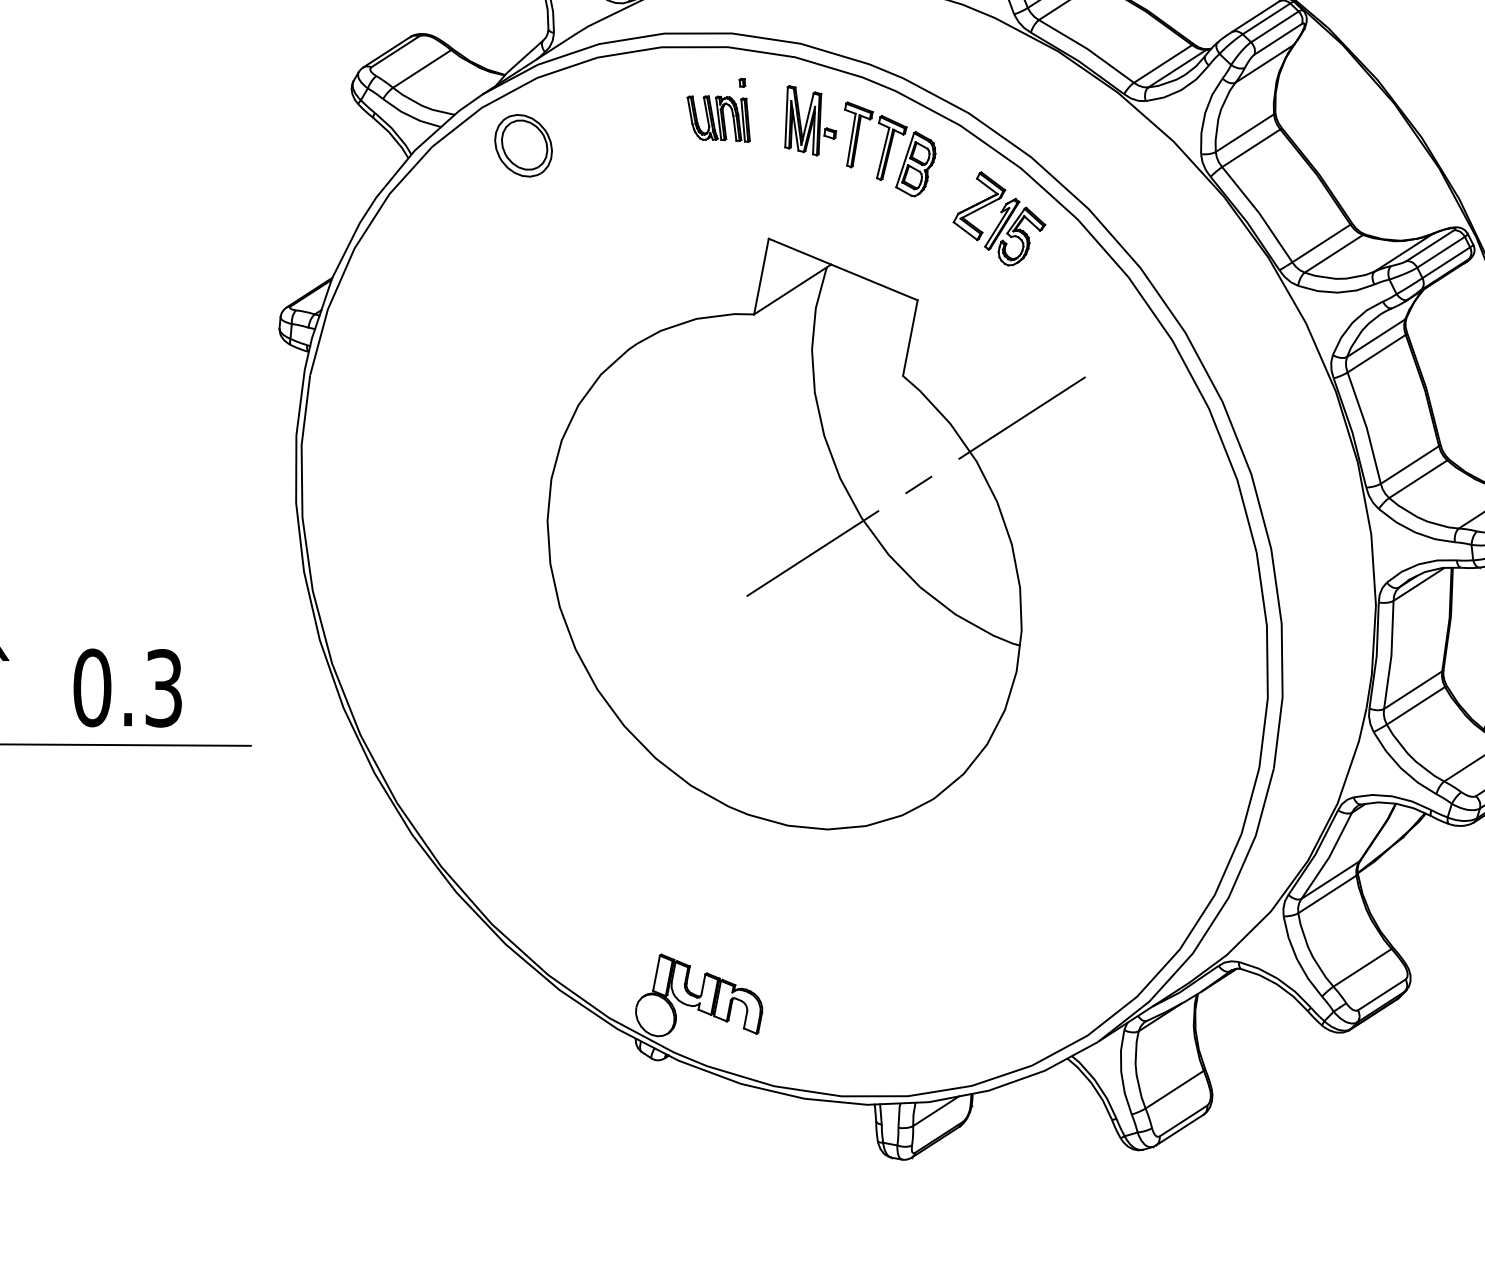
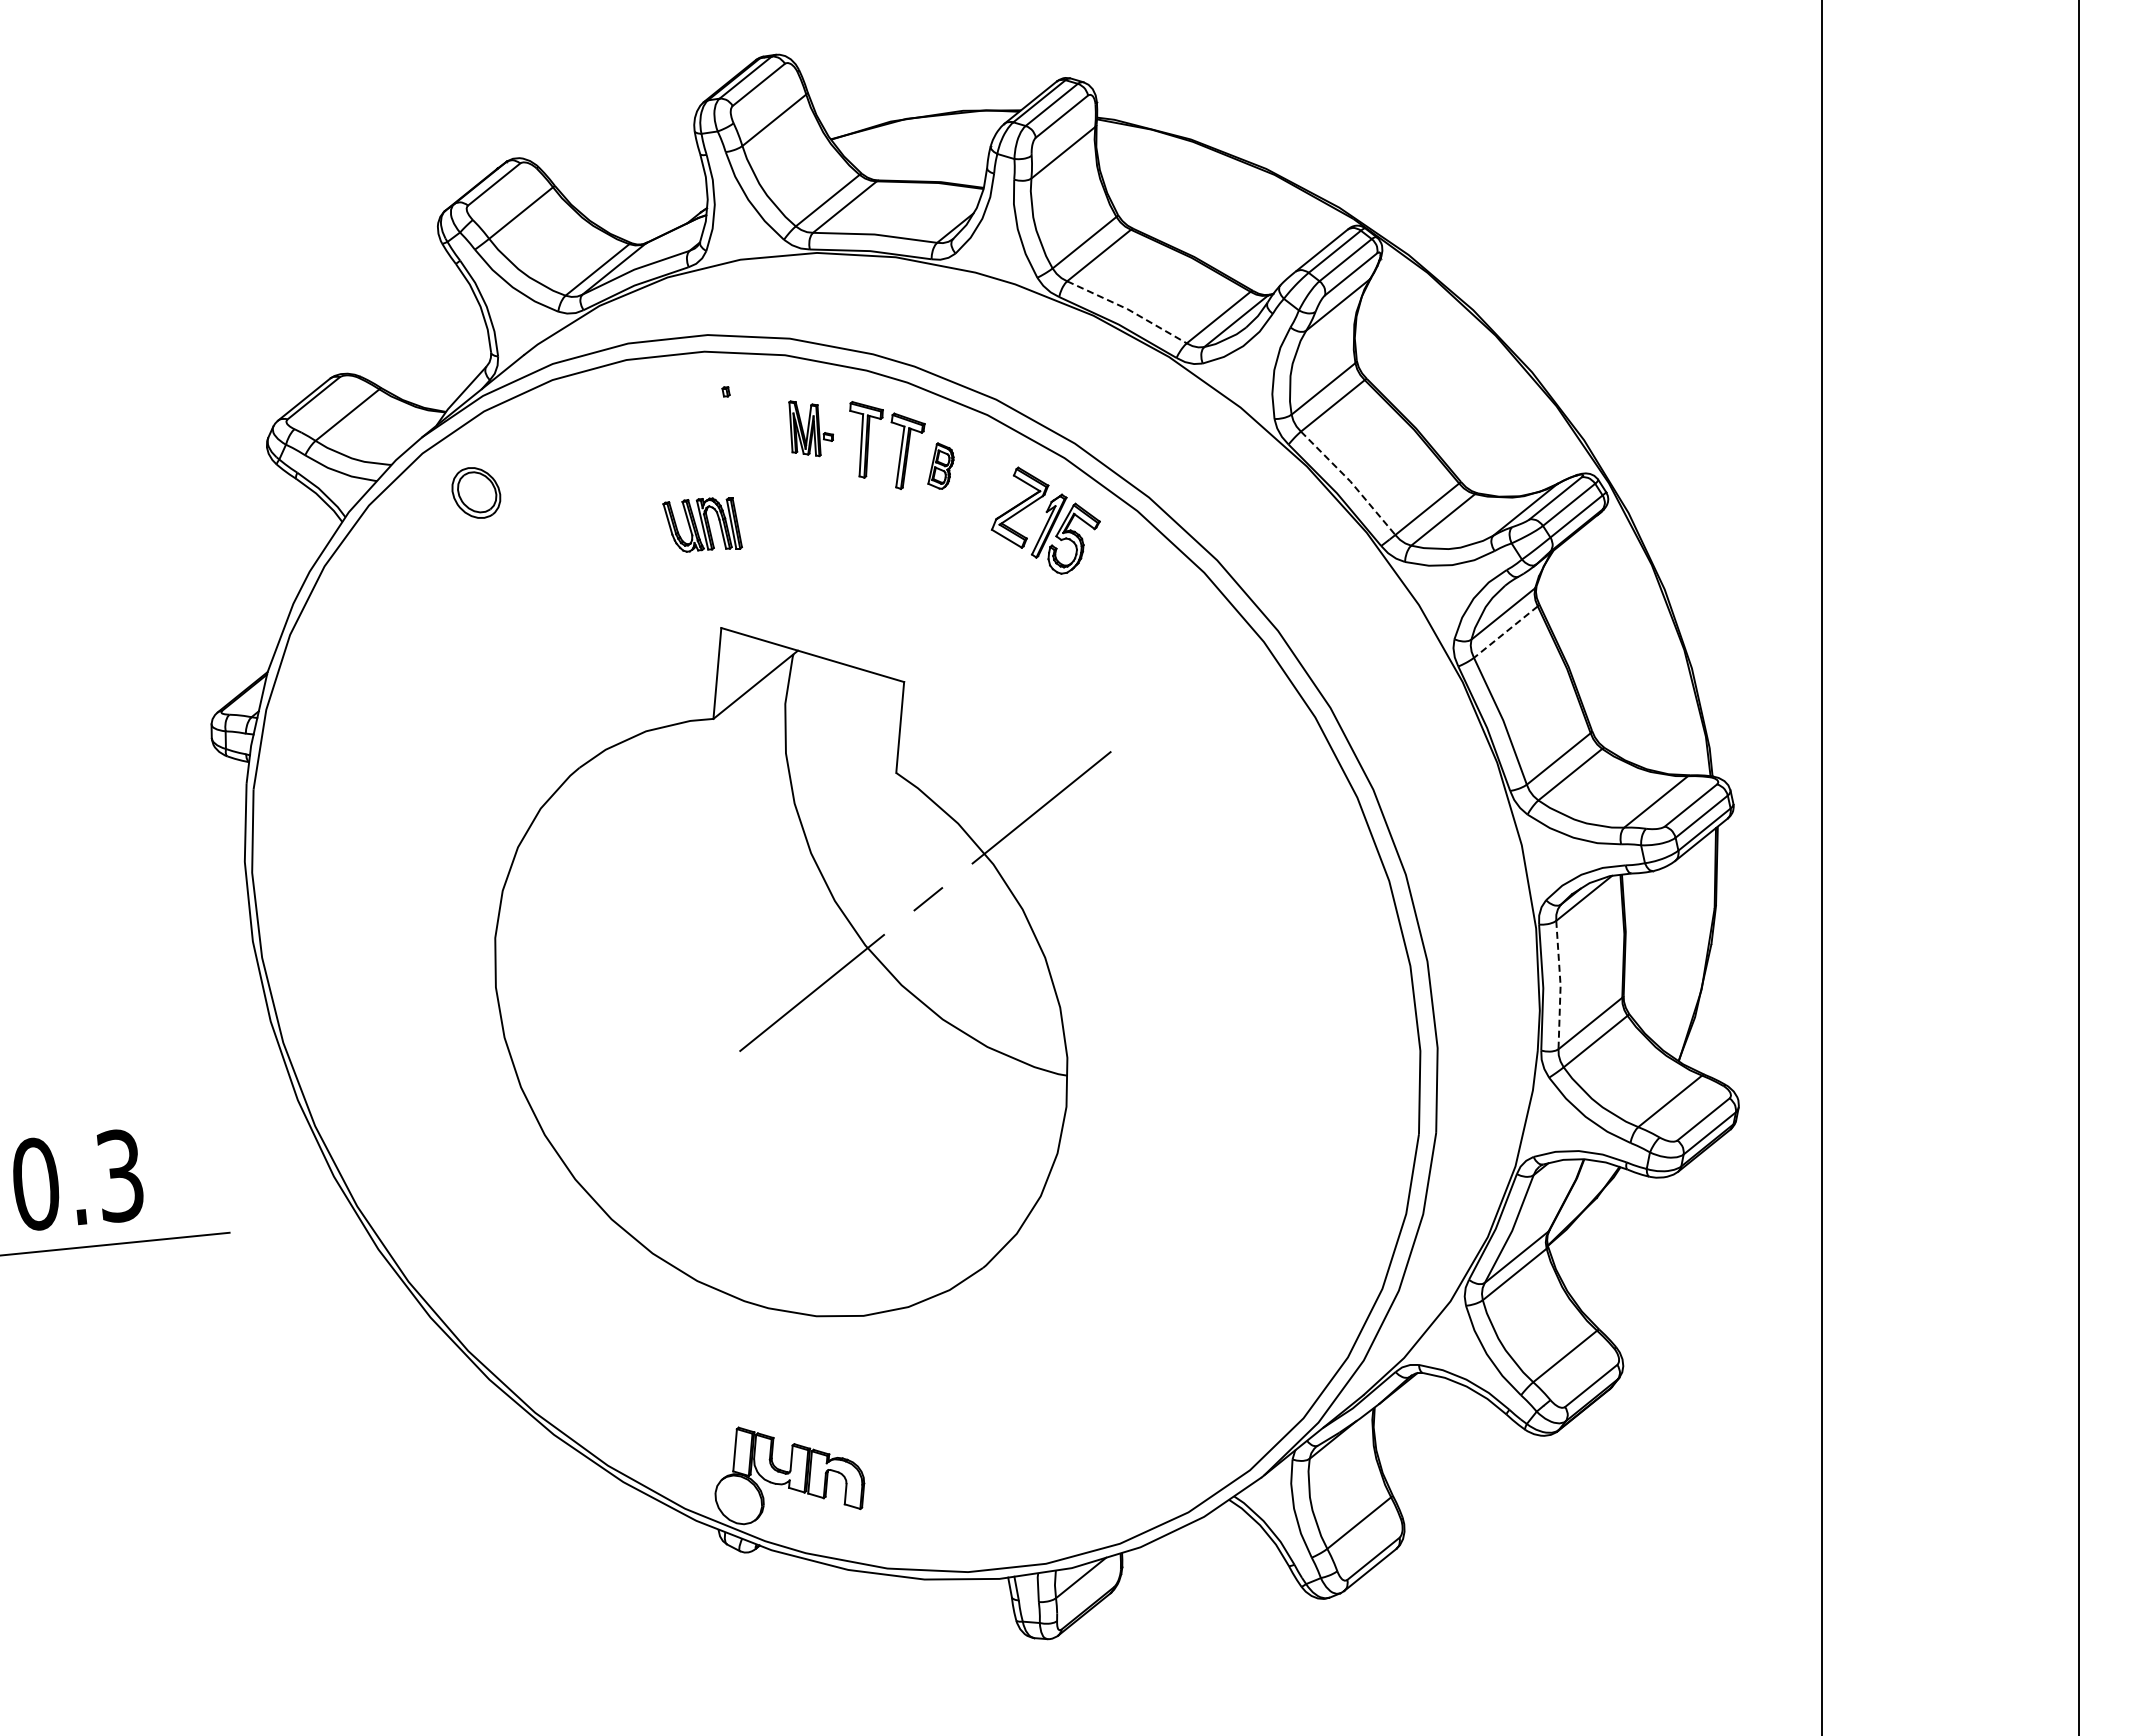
line: (1087, 49) -> (1127, 309), solid -> dashed
part: (718, 118) -> (702, 524), moved
part: (811, 121) -> (811, 428), size x0.7
part: (523, 145) -> (476, 492), size x0.7
part: (916, 163) -> (940, 465), size x0.6
line: (1259, 213) -> (1350, 481), solid -> dashed
line: (1376, 353) -> (1505, 632), solid -> dashed
part: (806, 535) -> (802, 972), moved
line: (1391, 655) -> (1560, 985), solid -> dashed

